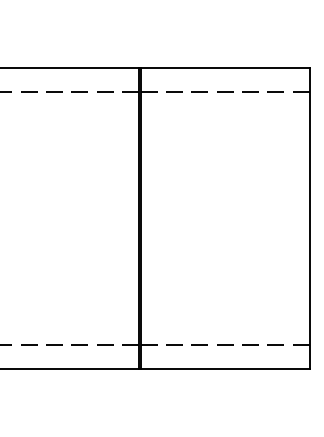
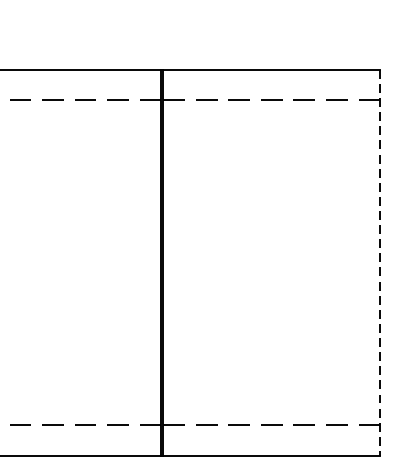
line: (309, 218) -> (380, 262), solid -> dashed

